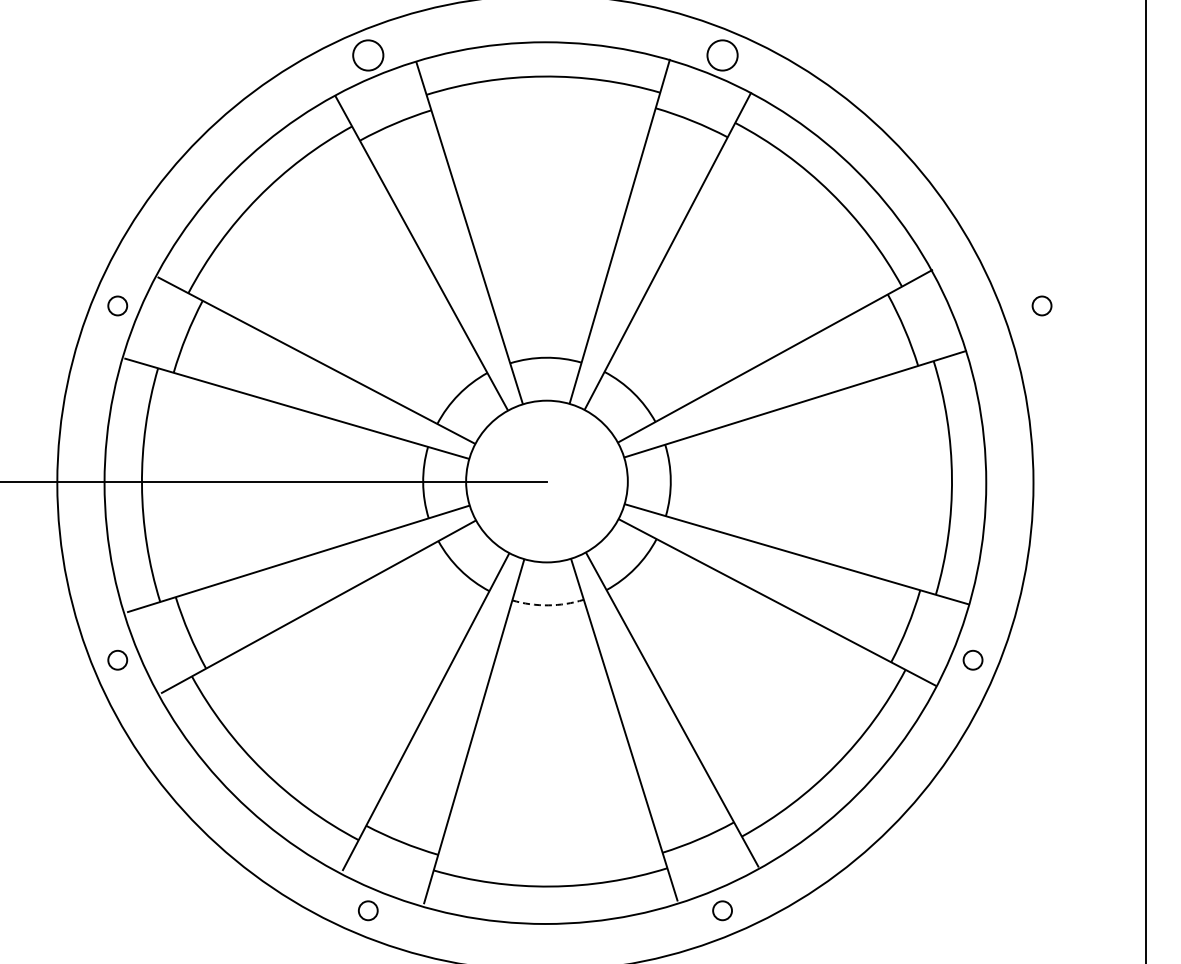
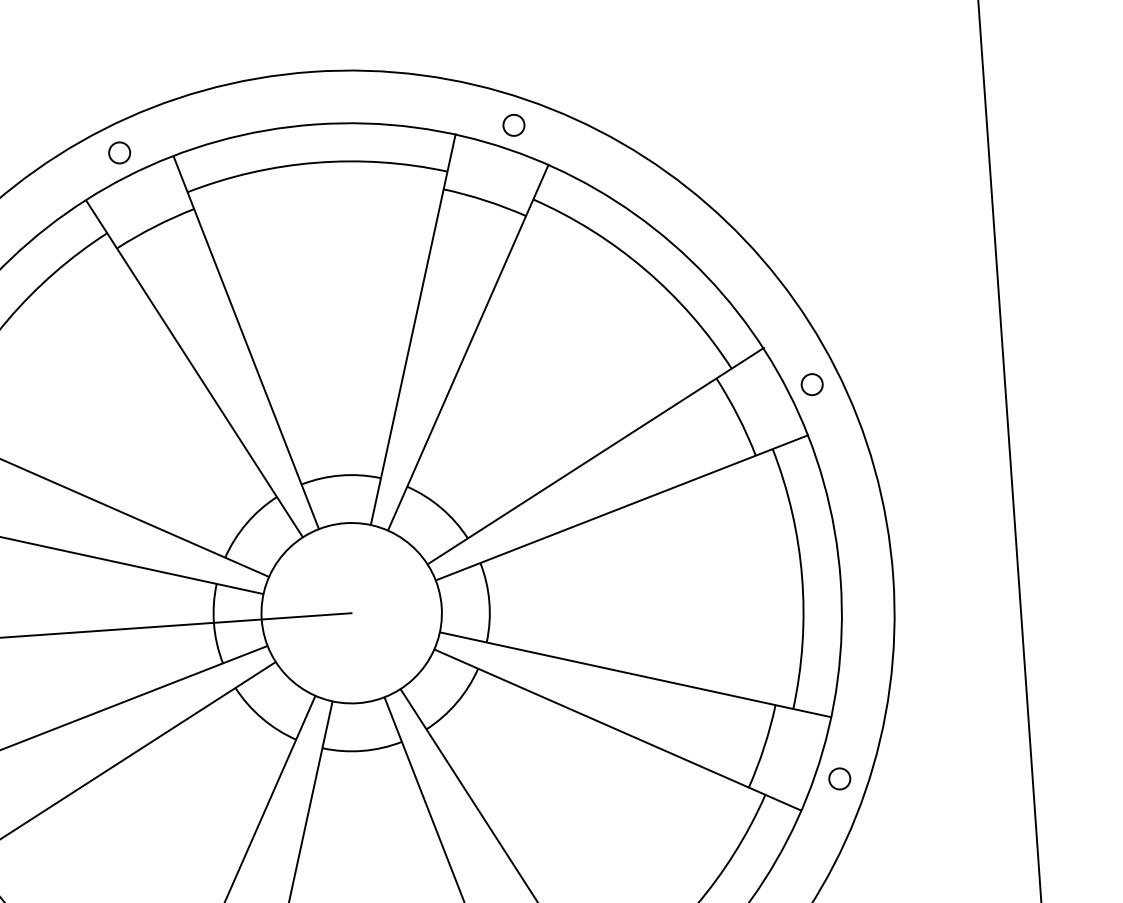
circle: (367, 55) -> (118, 153), size x0.62
circle: (722, 55) -> (513, 125), size x0.62
circle: (1041, 305) -> (811, 384), moved
arc: (548, 605) -> (363, 751), dashed -> solid

